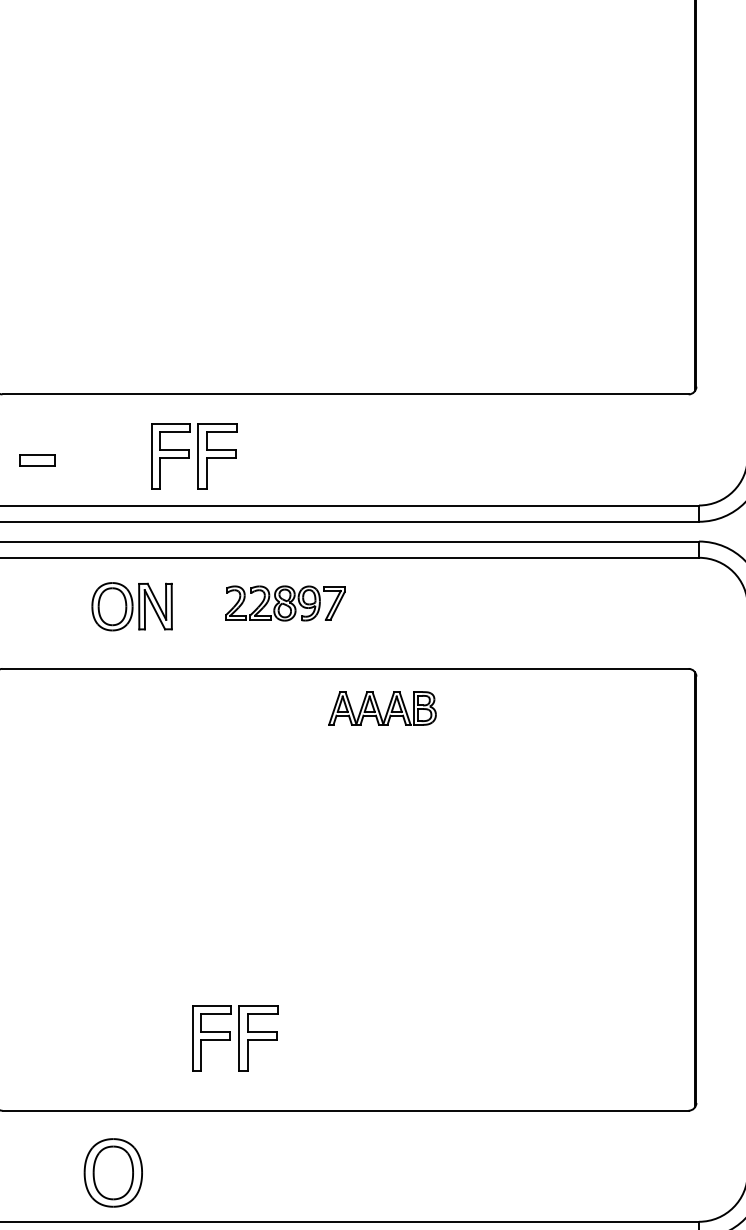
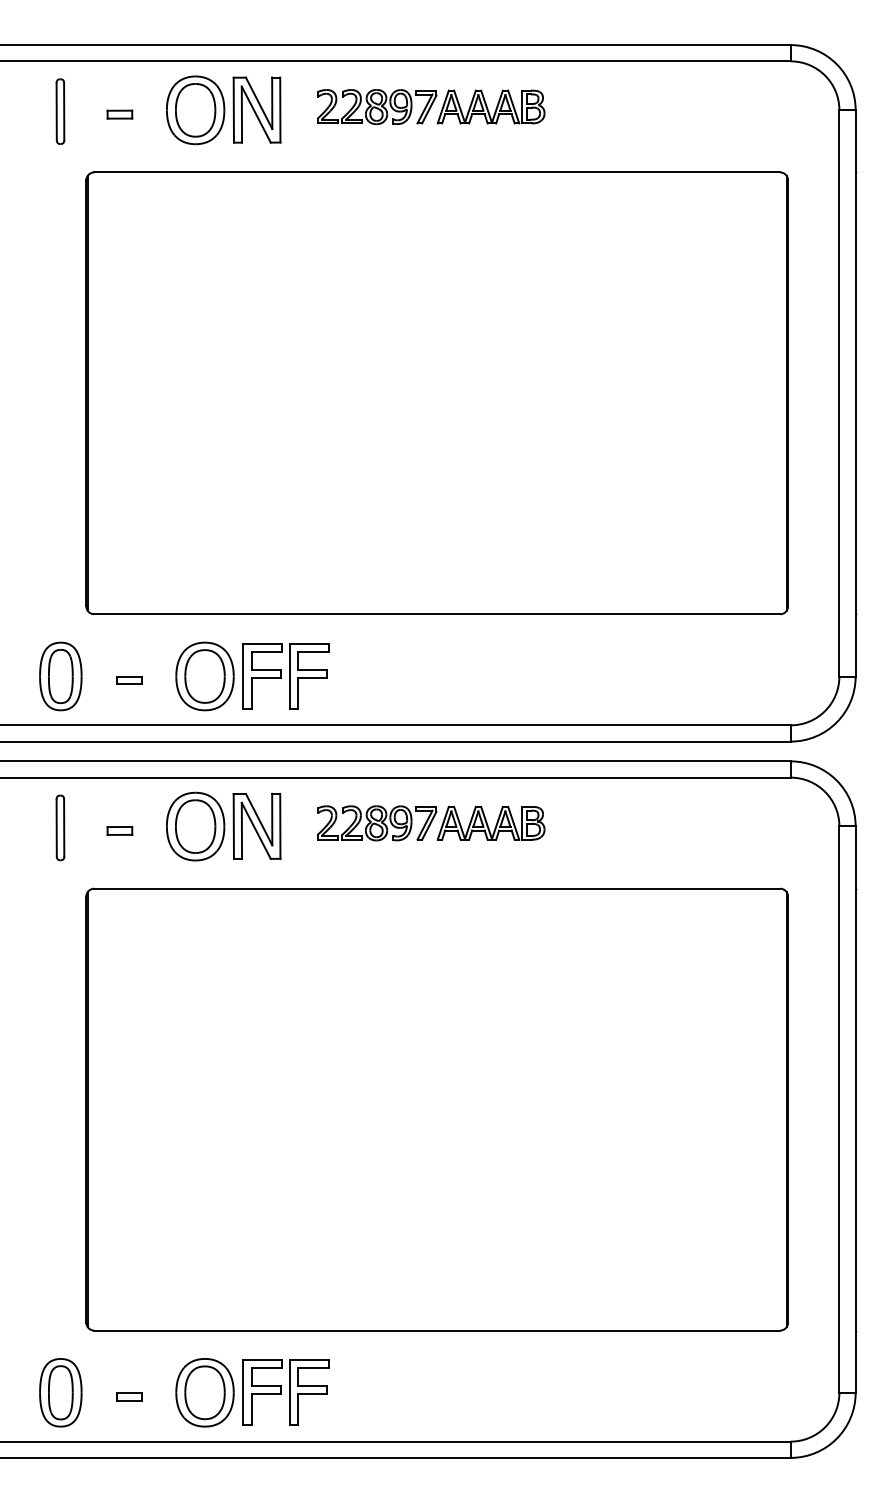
part: (112, 456) -> (204, 676), added
part: (37, 460) -> (129, 680), size x0.71
part: (131, 606) -> (223, 826), size x1.43
part: (27, 610) -> (119, 830), added
part: (381, 708) -> (490, 823), moved
part: (234, 1038) -> (285, 1392), moved
part: (37, 1176) -> (129, 1396), added

